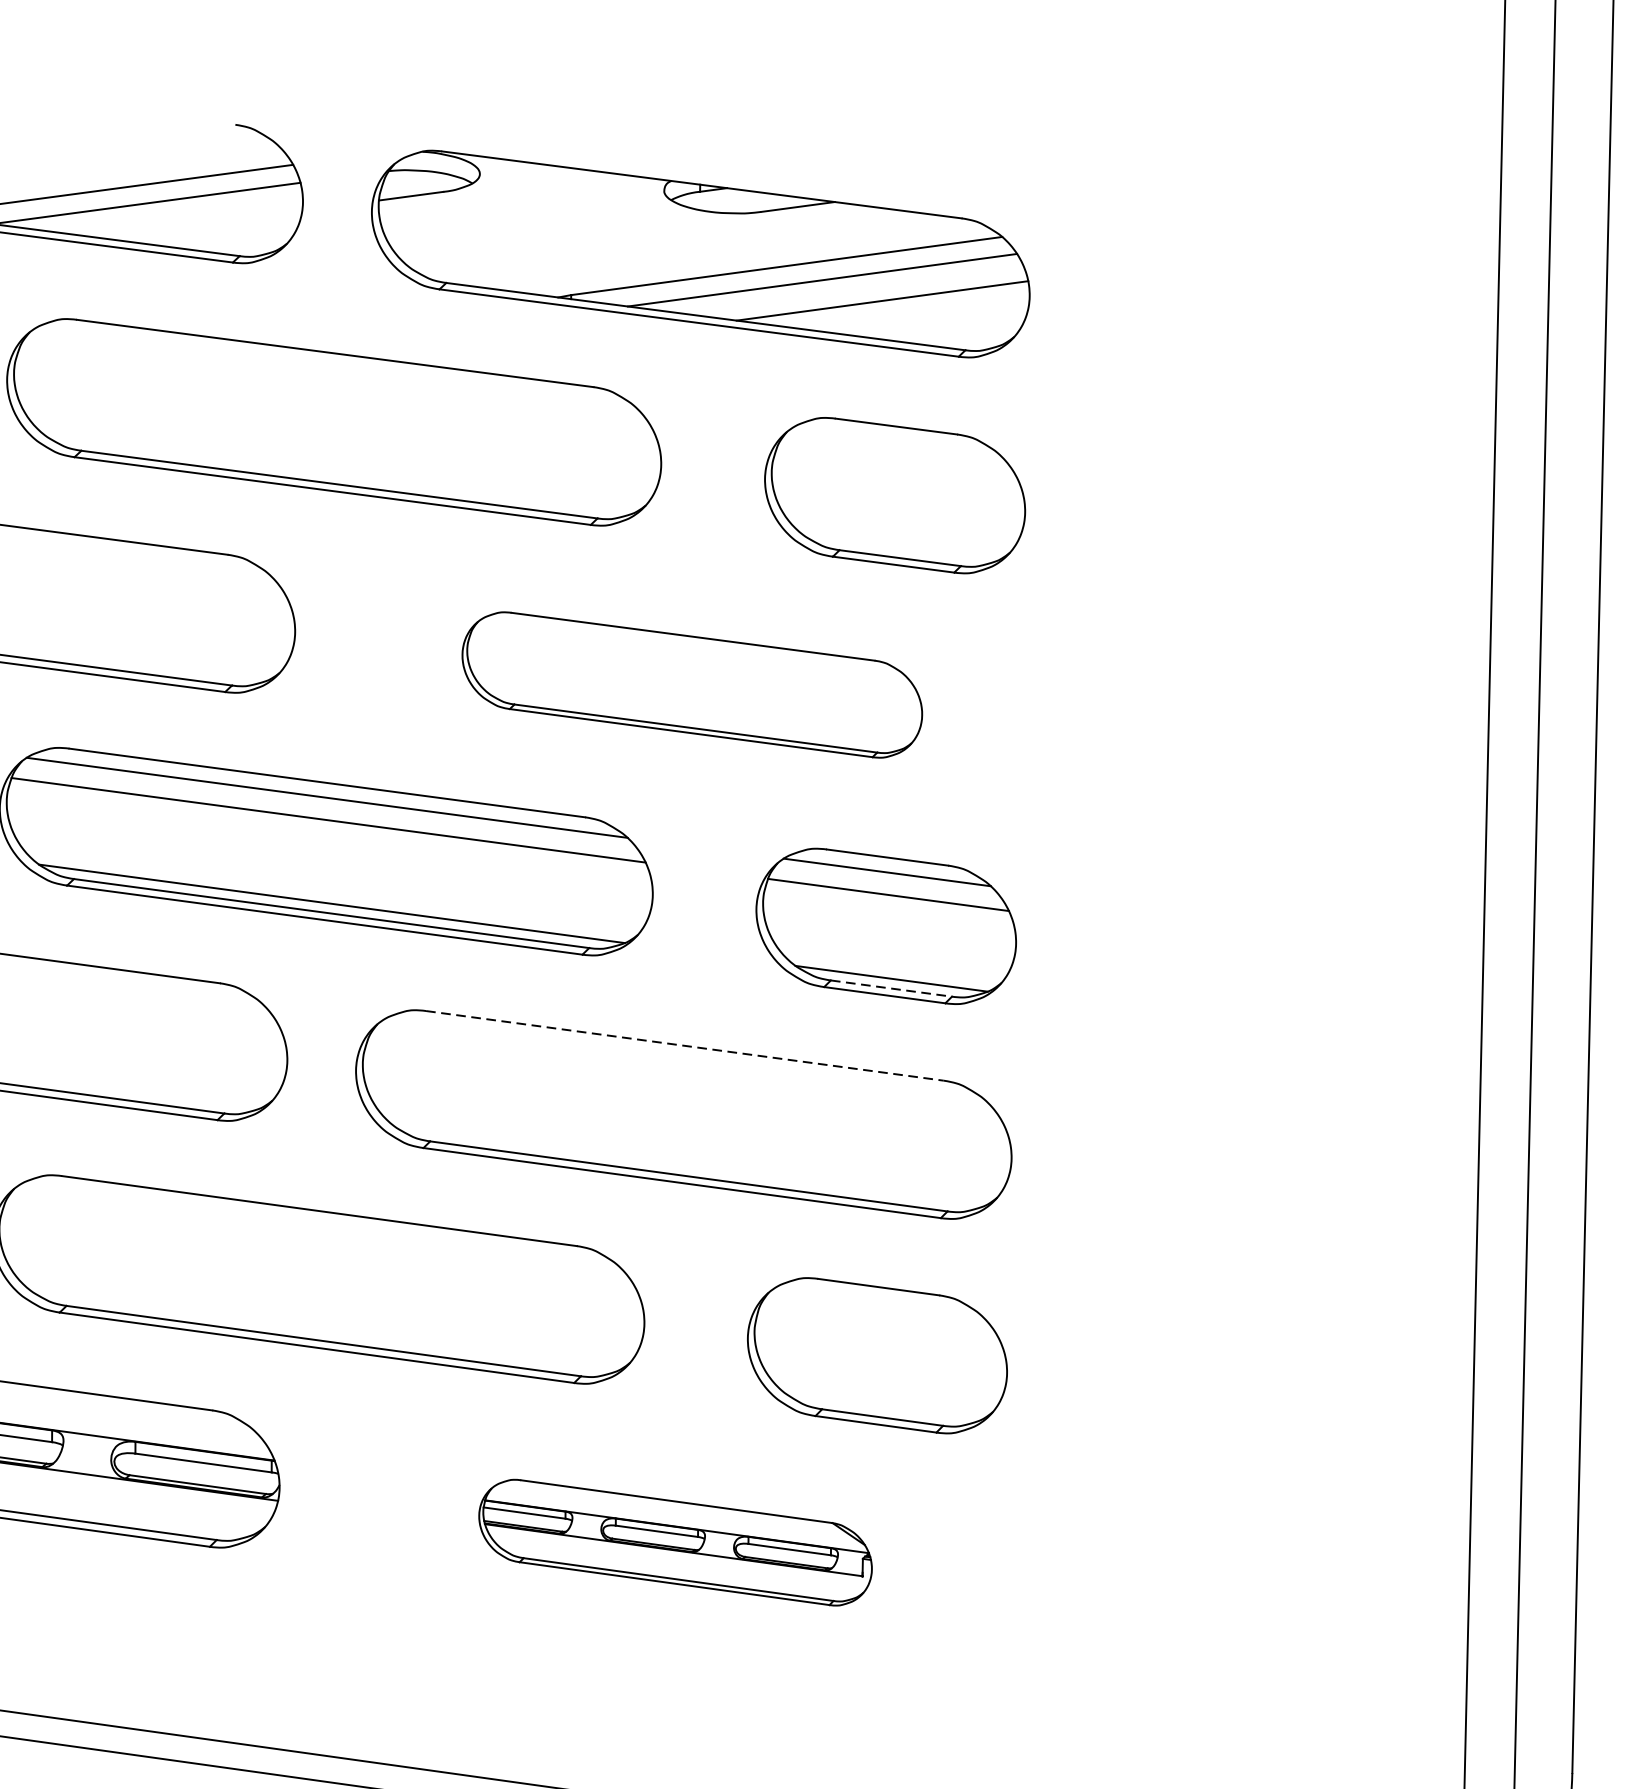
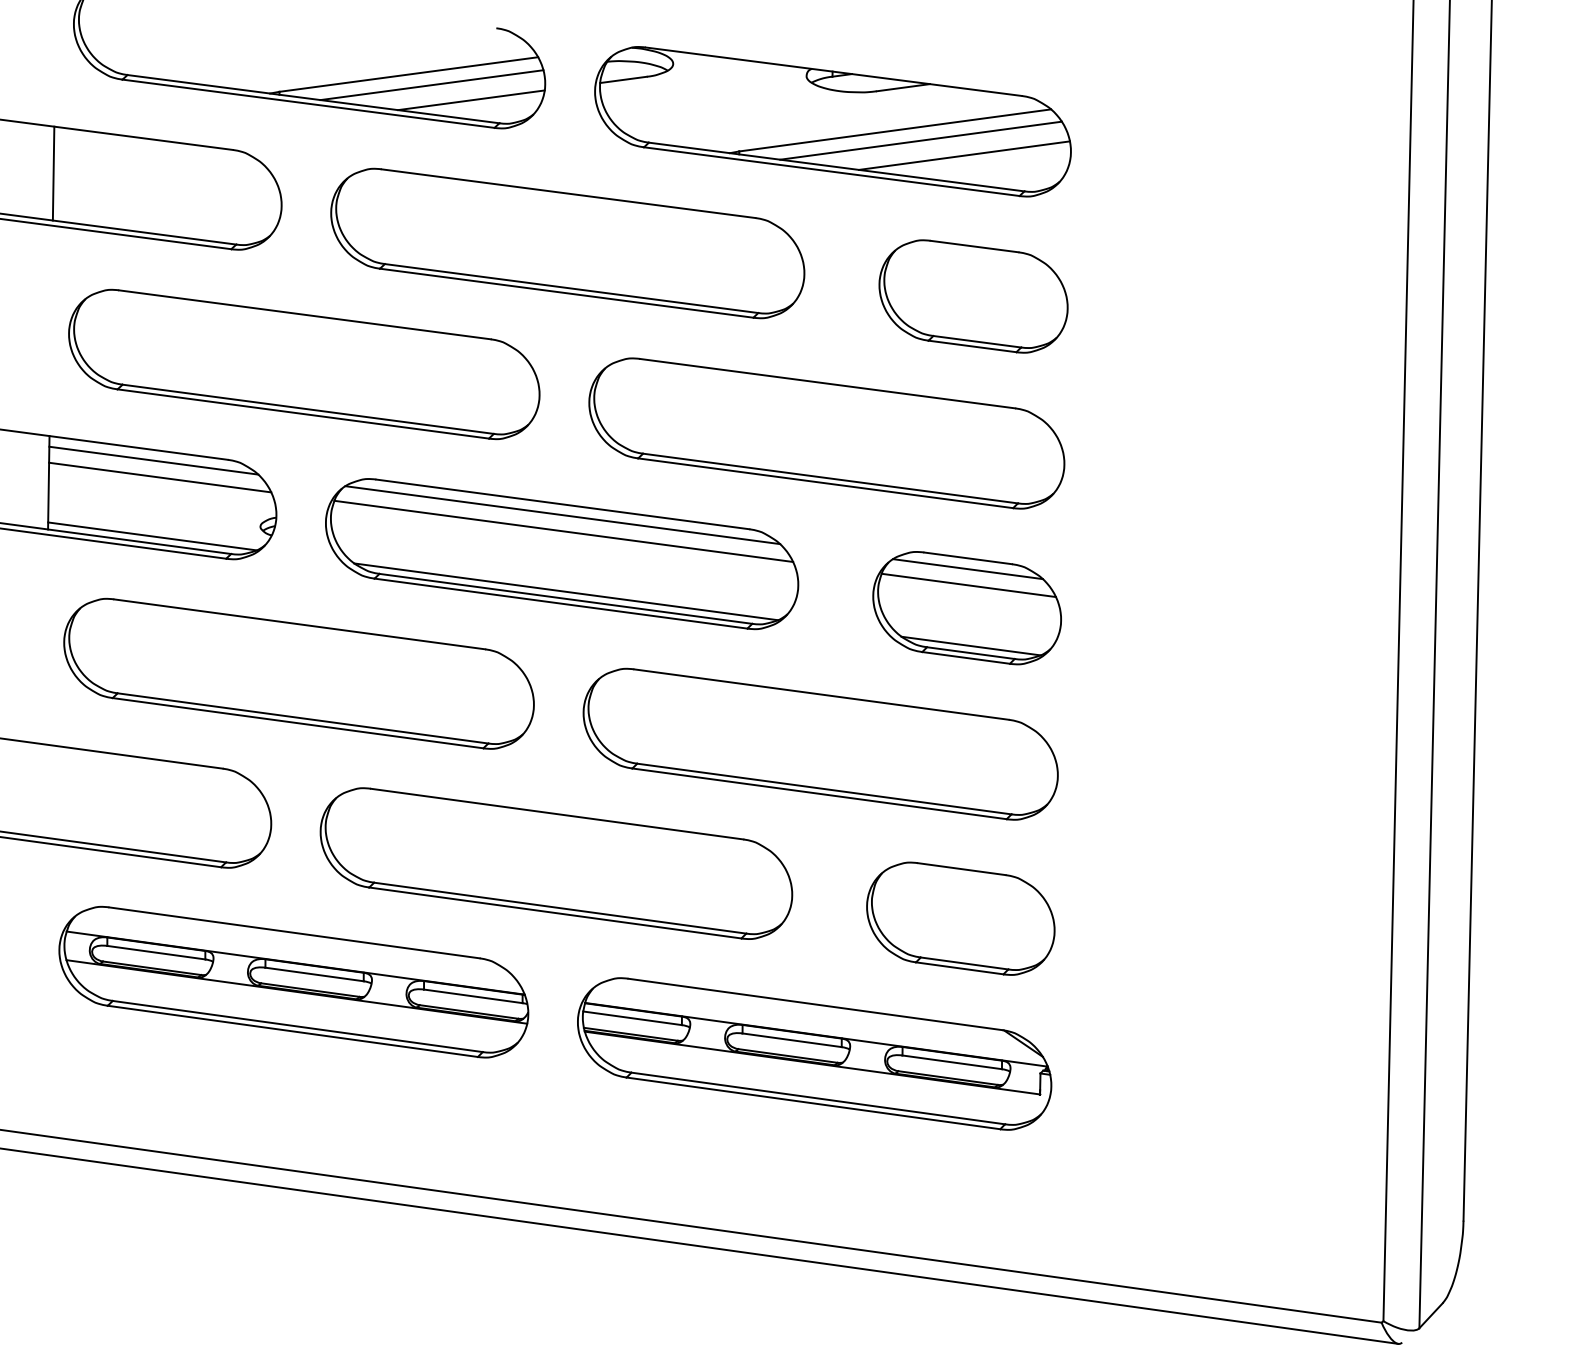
line: (201, 224) -> (471, 100), added
part: (691, 684) -> (826, 433), size x1.43
line: (892, 989) -> (971, 653), dashed -> solid
line: (684, 1045) -> (821, 694), dashed -> solid
part: (675, 1541) -> (814, 1053), size x1.67

